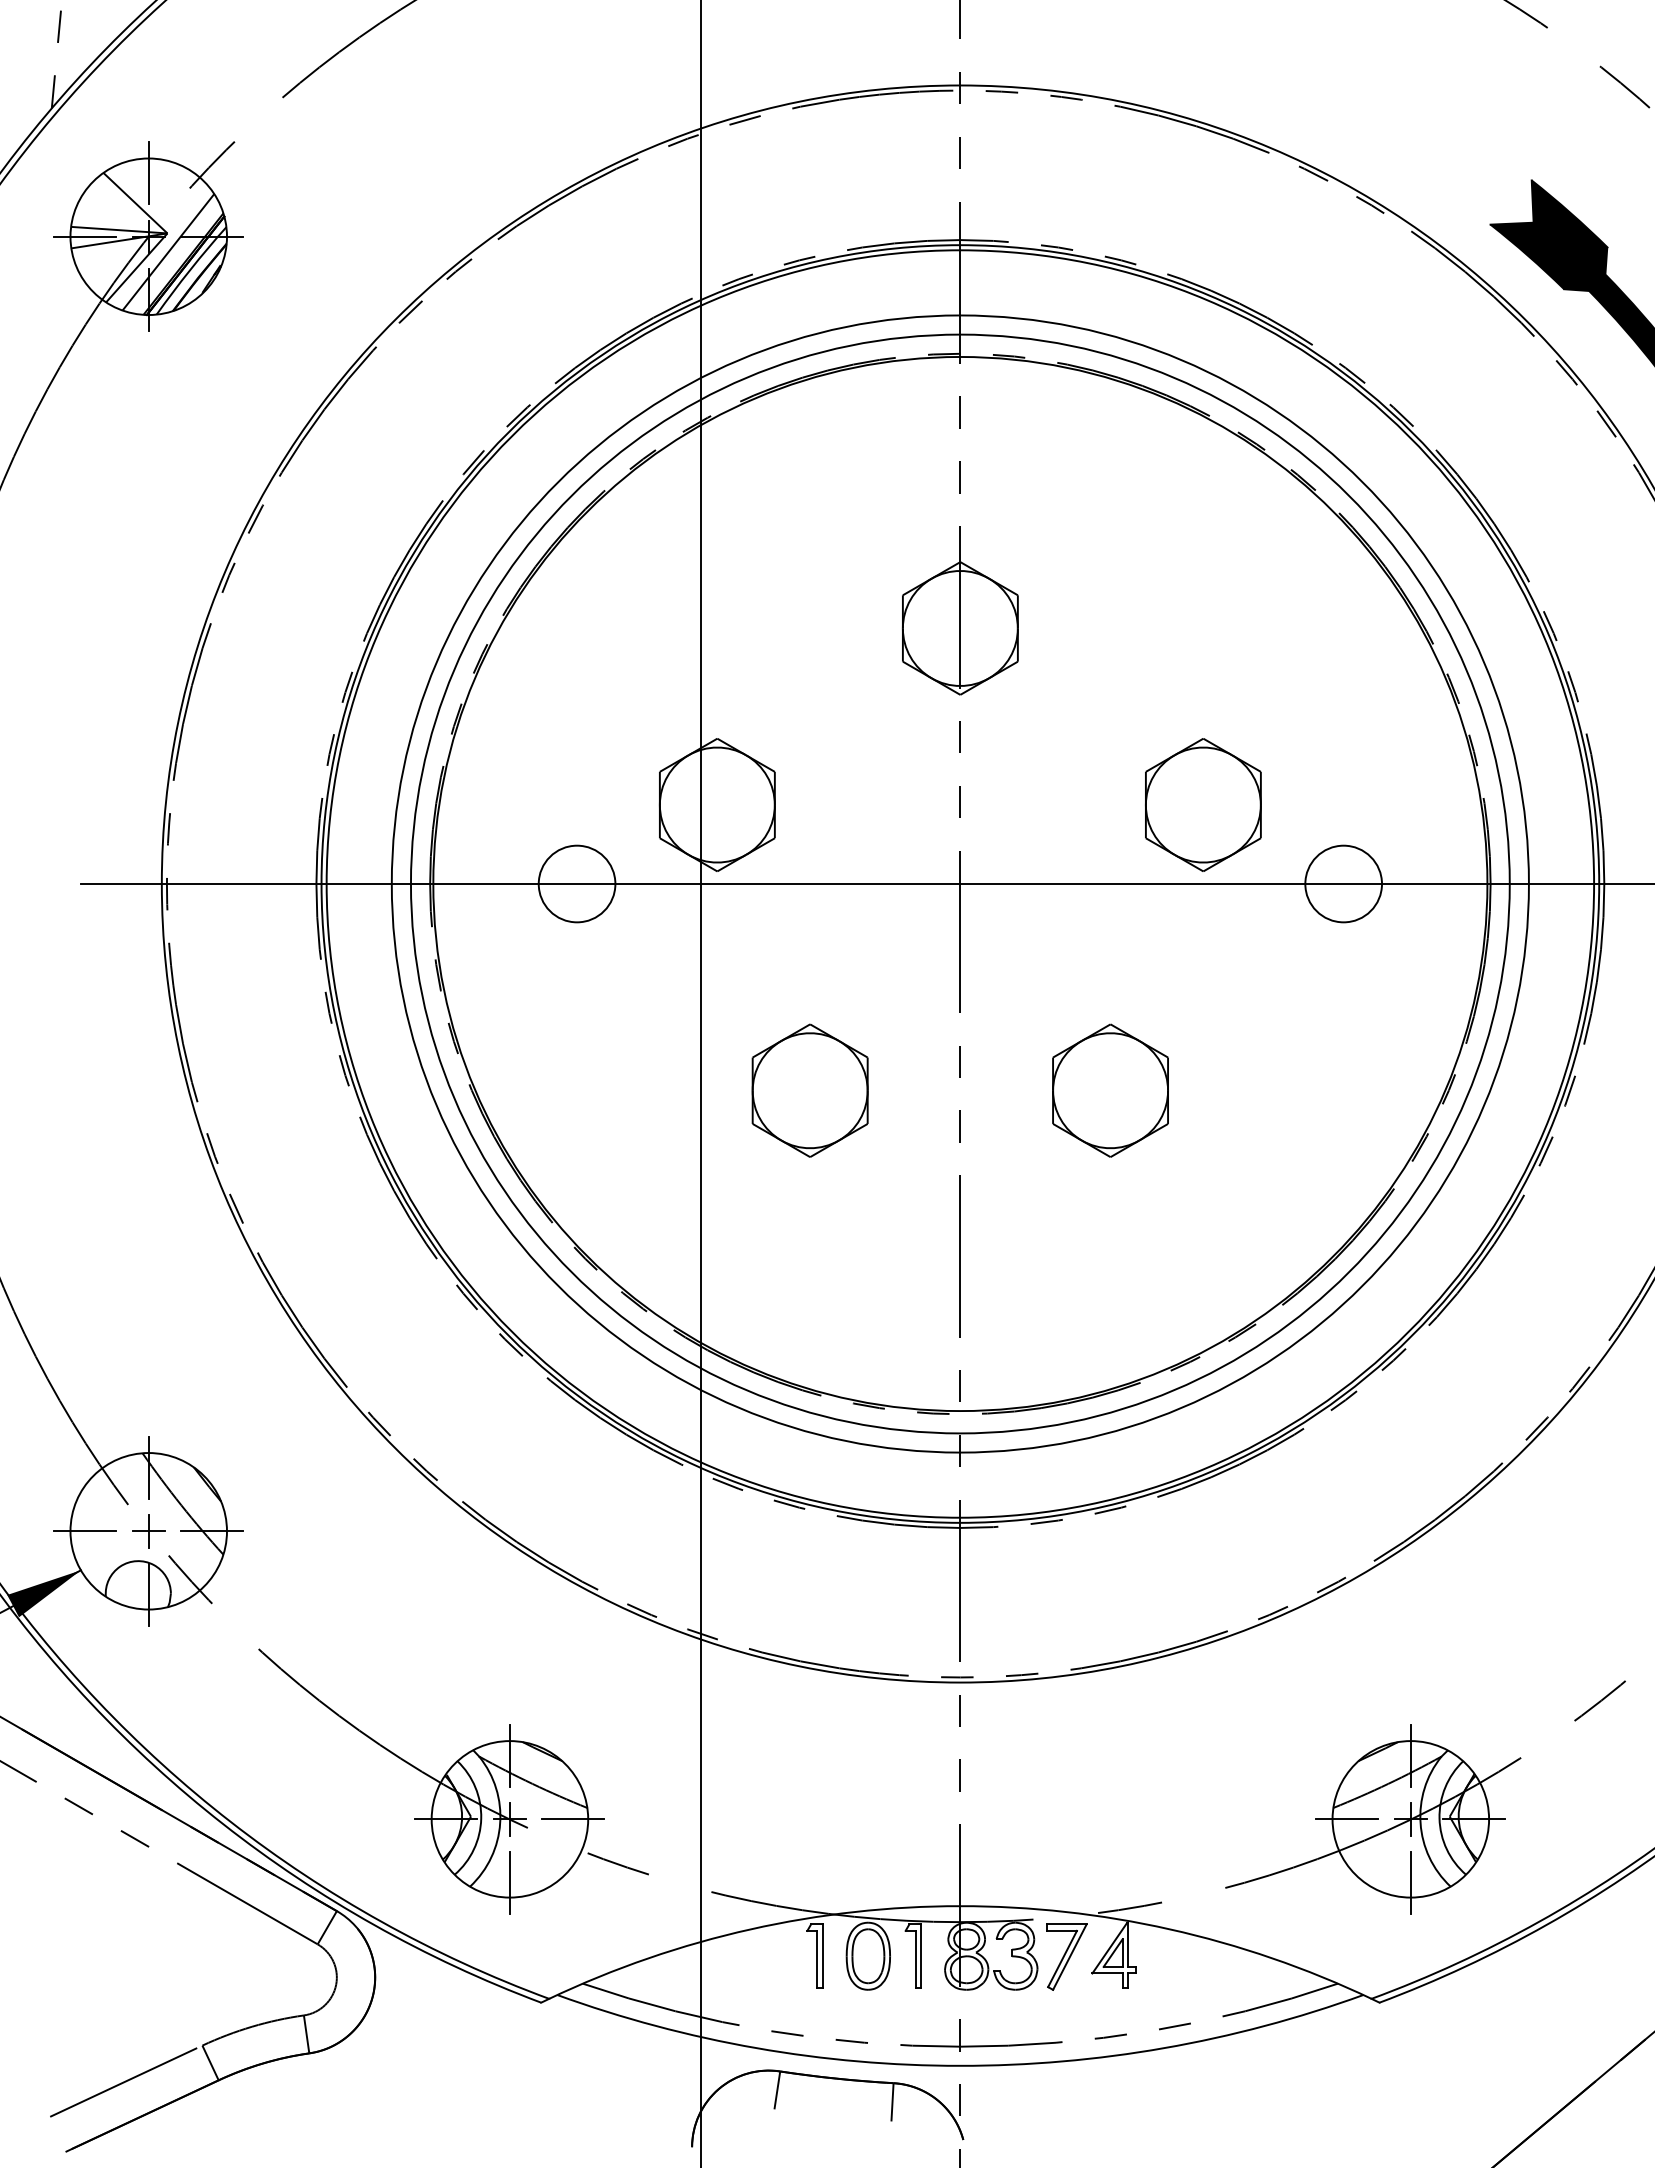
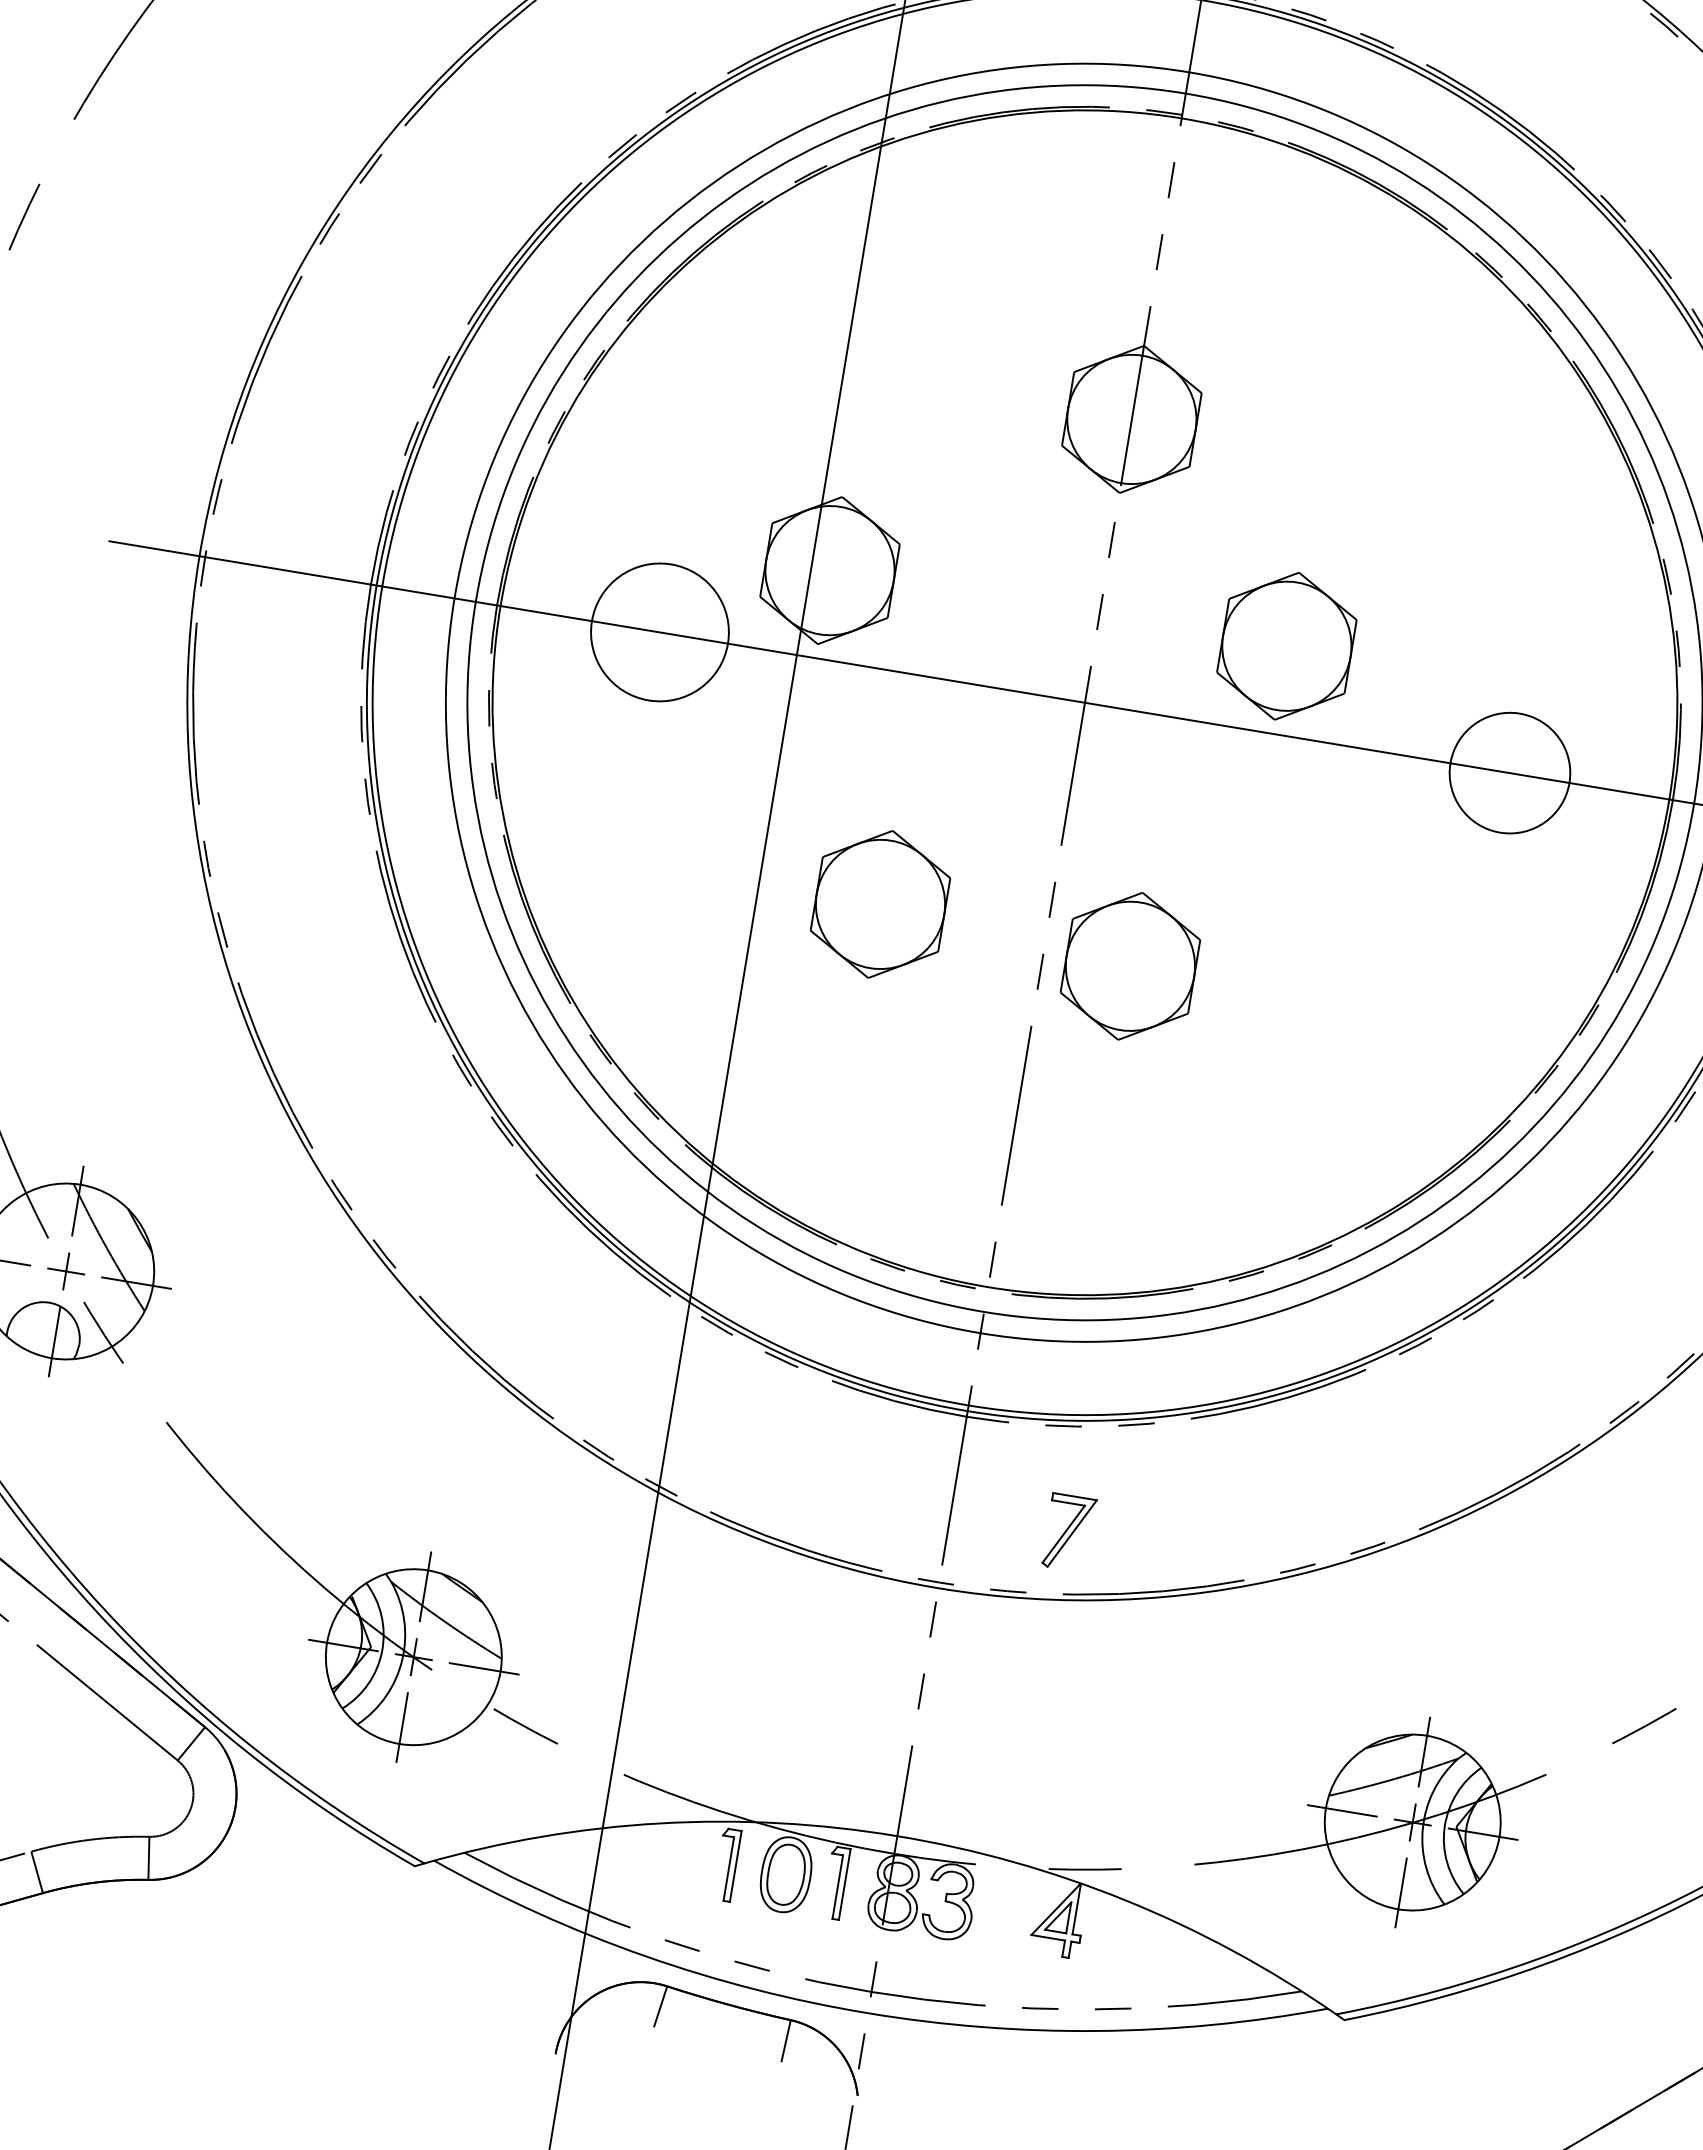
part: (1203, 804) -> (1287, 645), moved
circle: (576, 883) -> (659, 631), size x1.6
circle: (1343, 883) -> (1509, 772), size x1.4
part: (1110, 1090) -> (1130, 966), moved
part: (1066, 1956) -> (1068, 1532), moved

